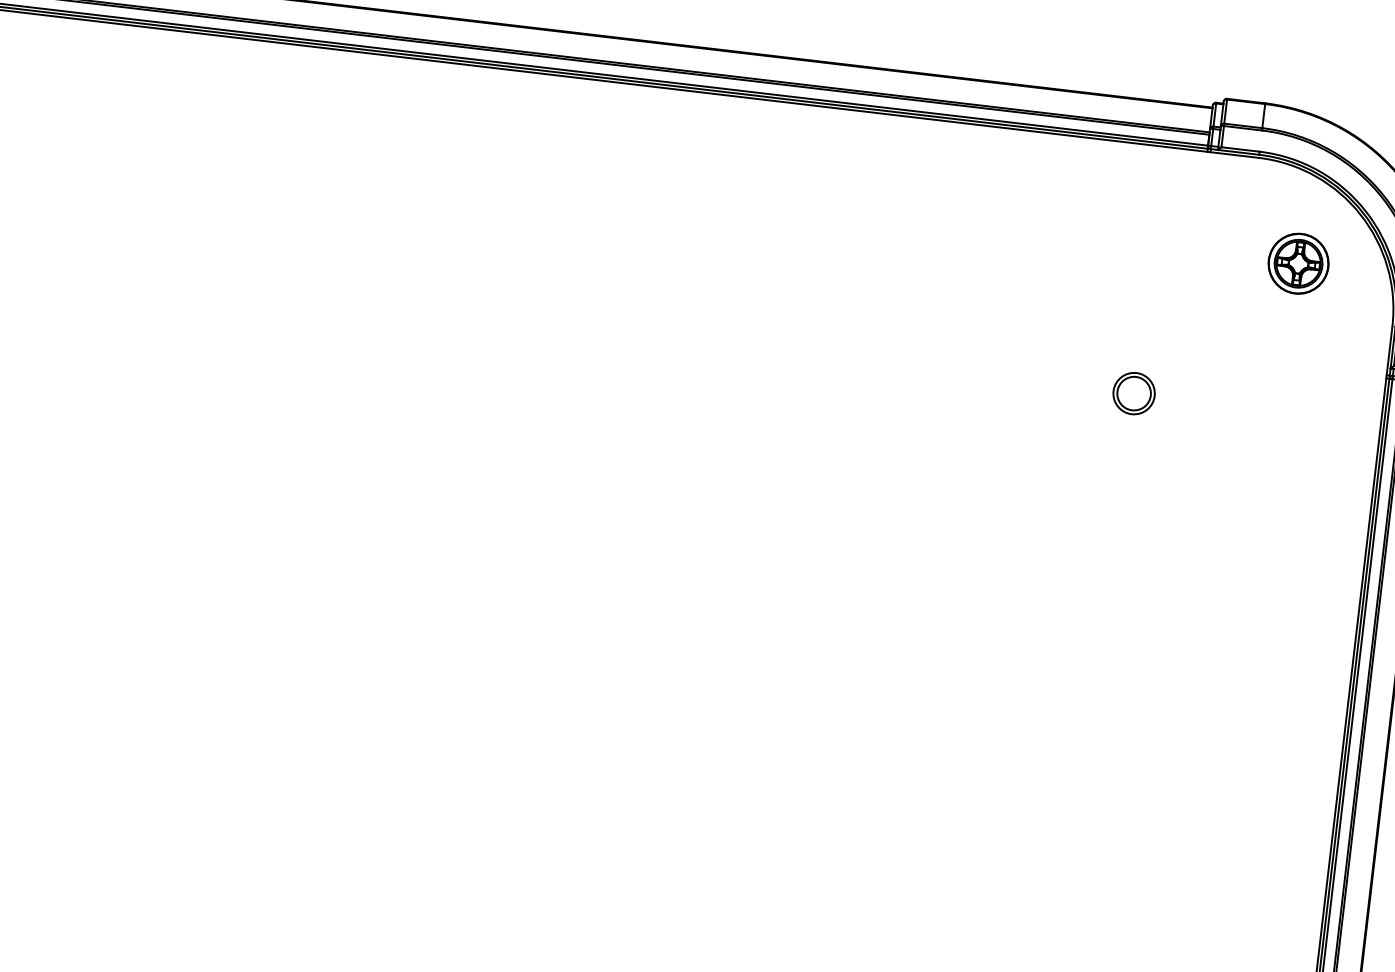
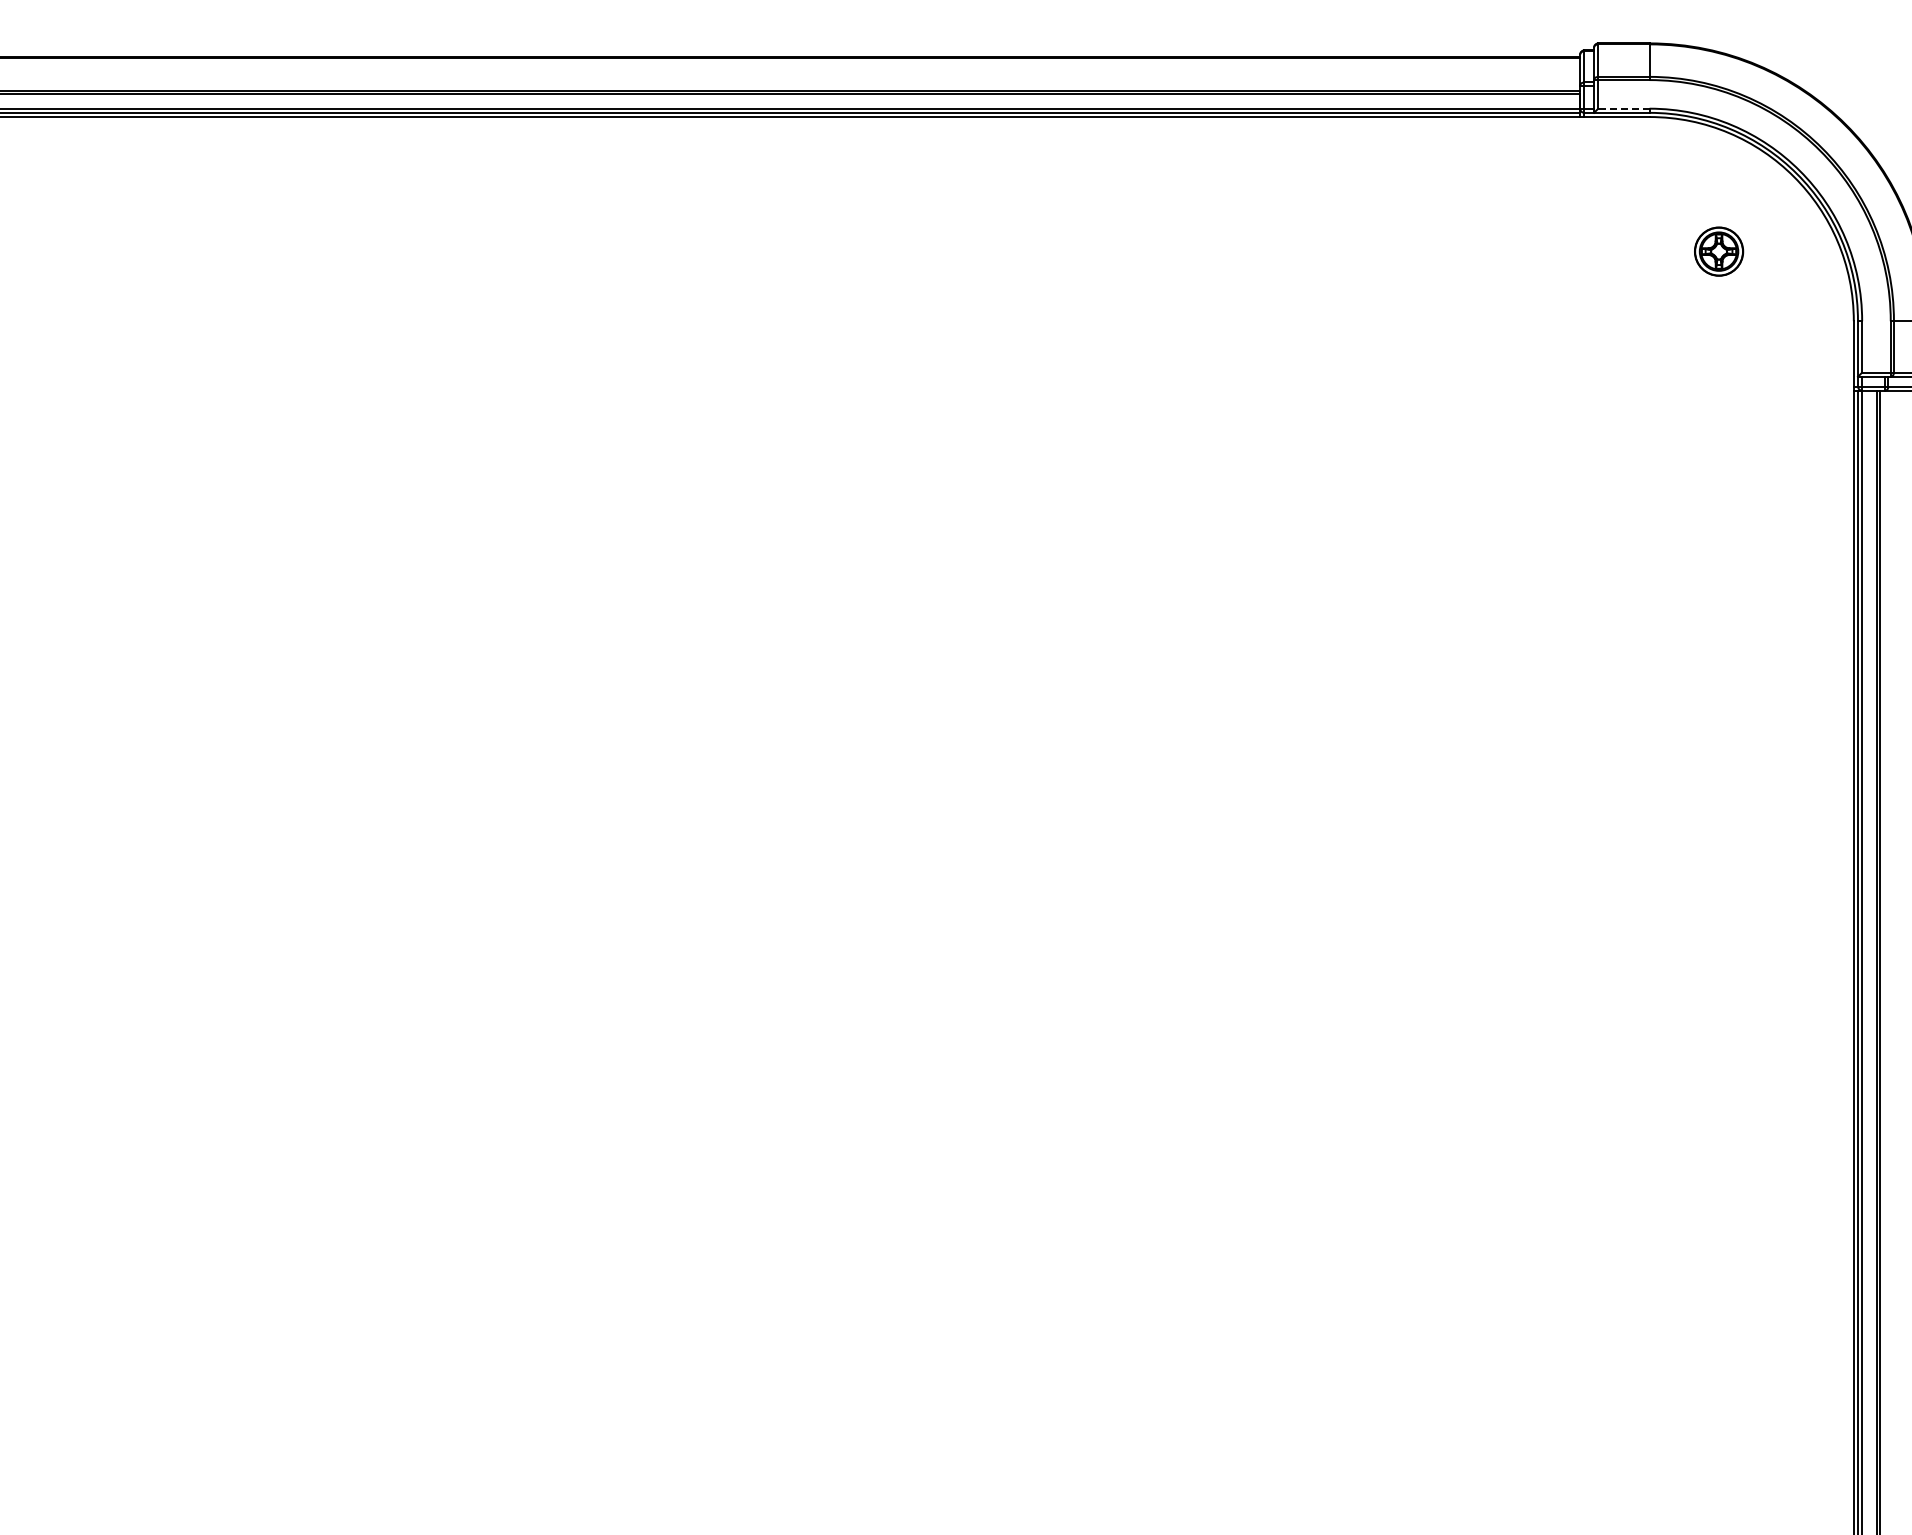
line: (1240, 149) -> (1623, 108), solid -> dashed
part: (1298, 263) -> (1718, 251), size x0.6
part: (1134, 393) -> (1520, 450), removed

